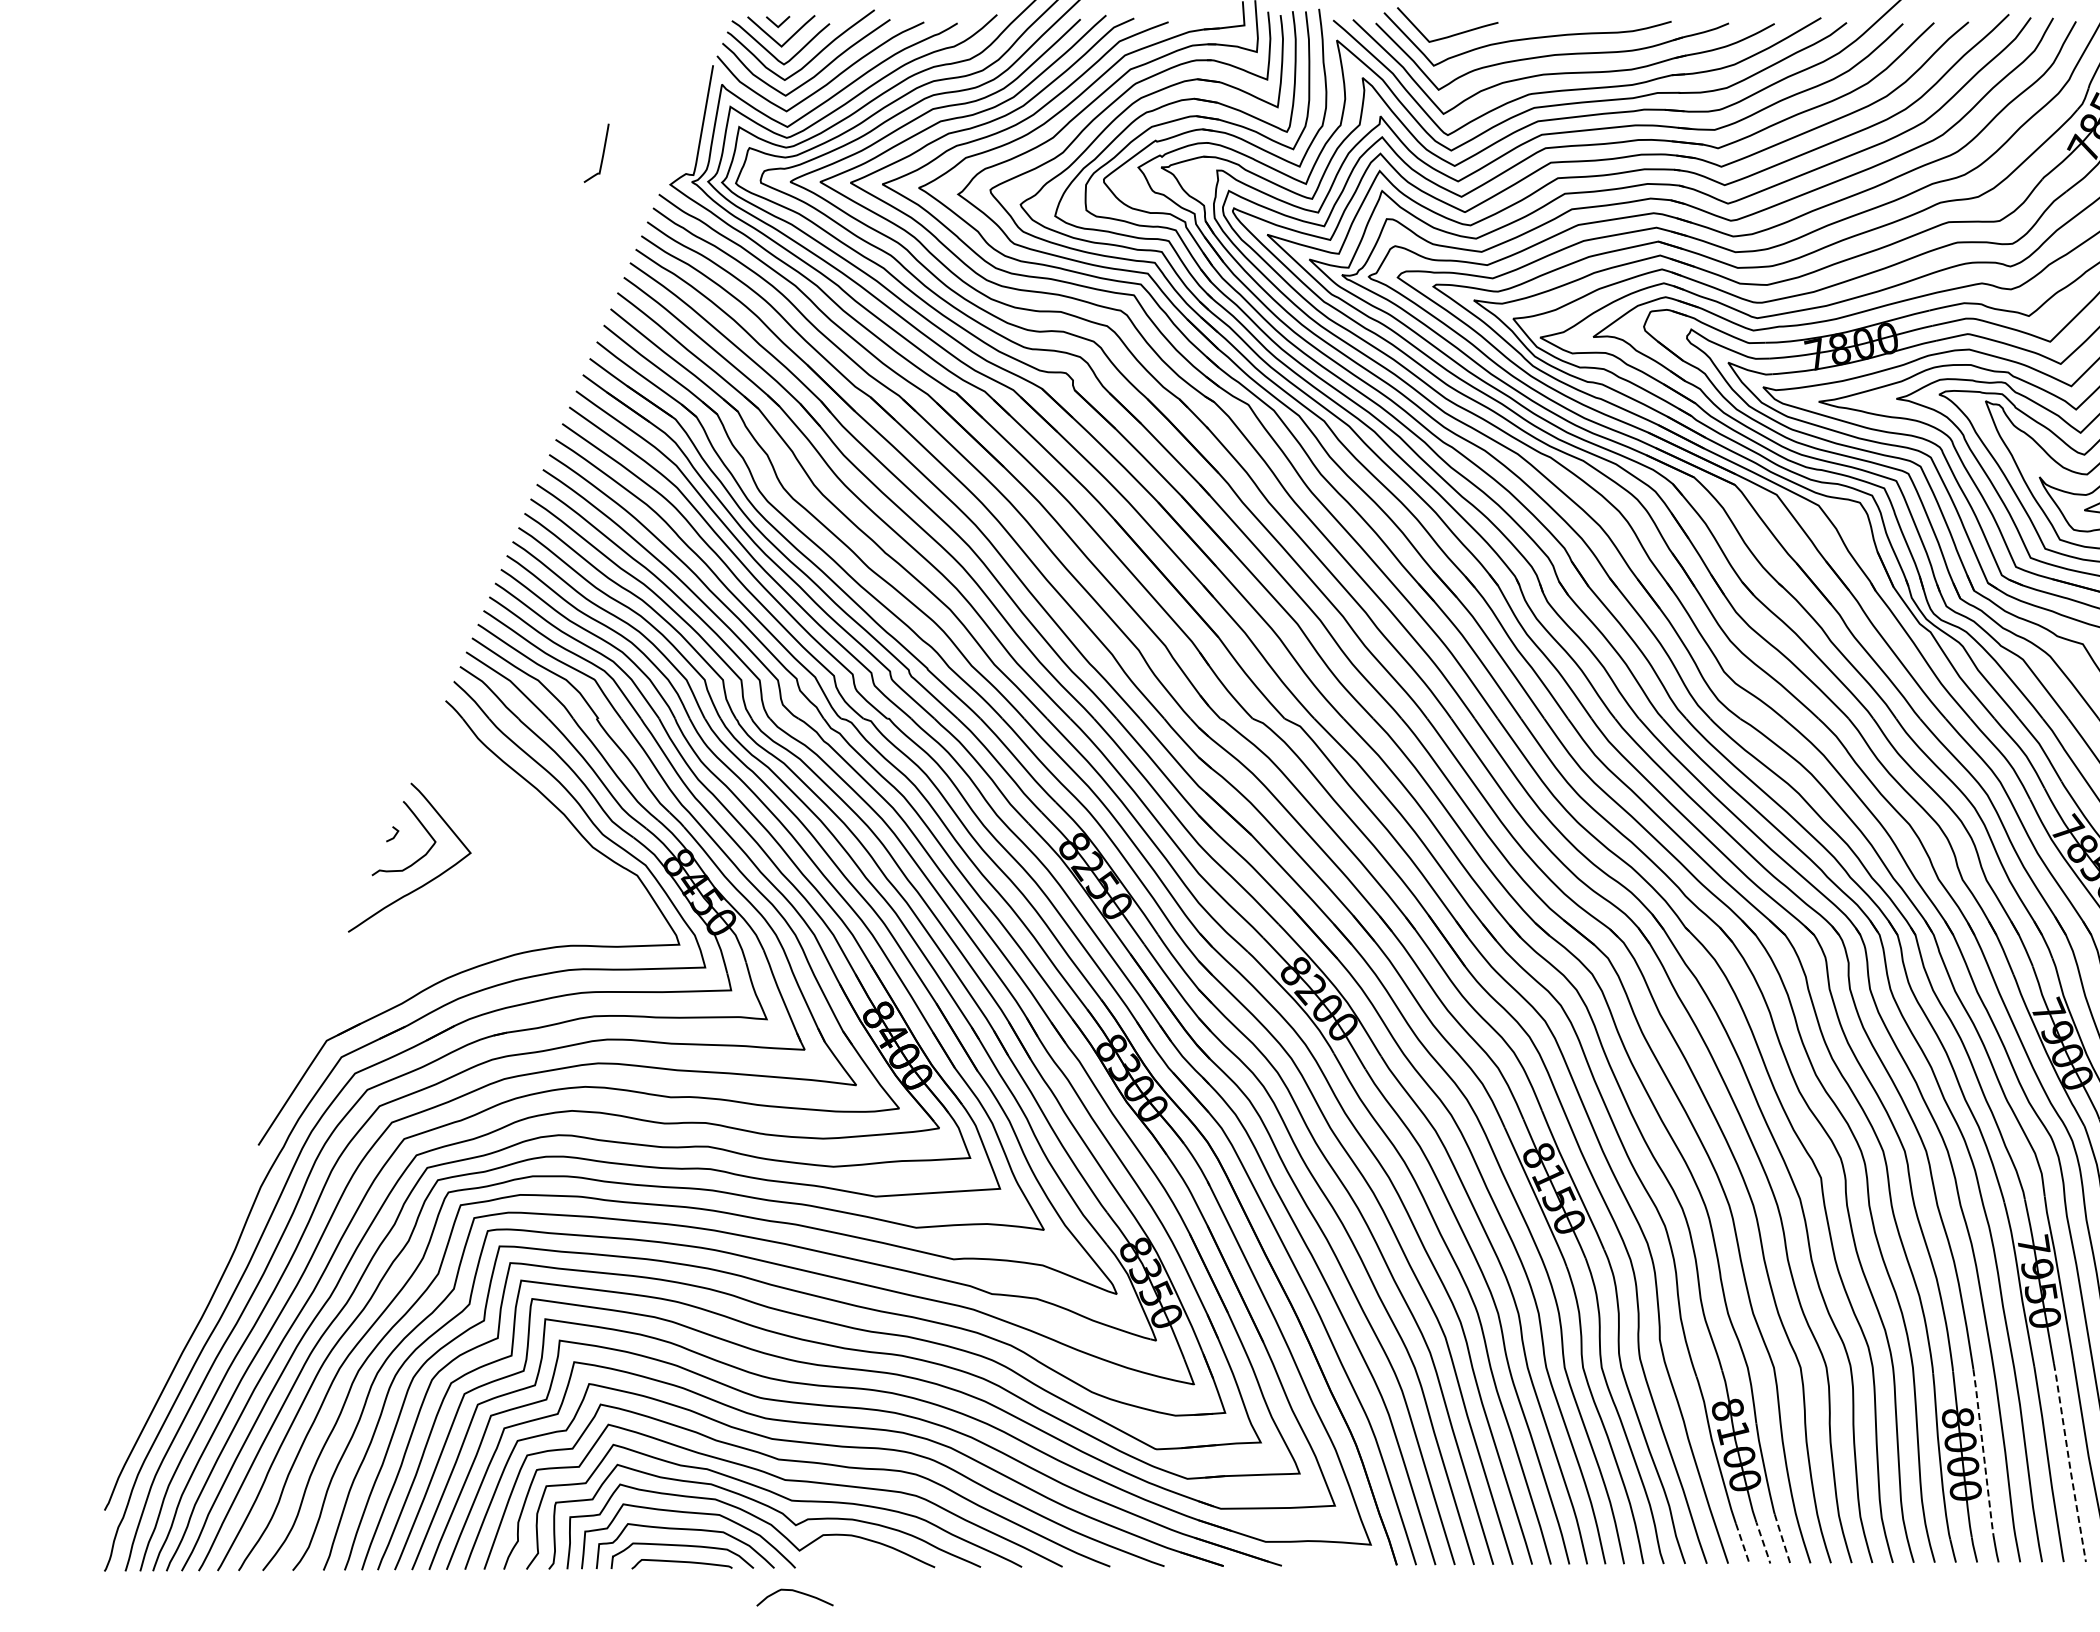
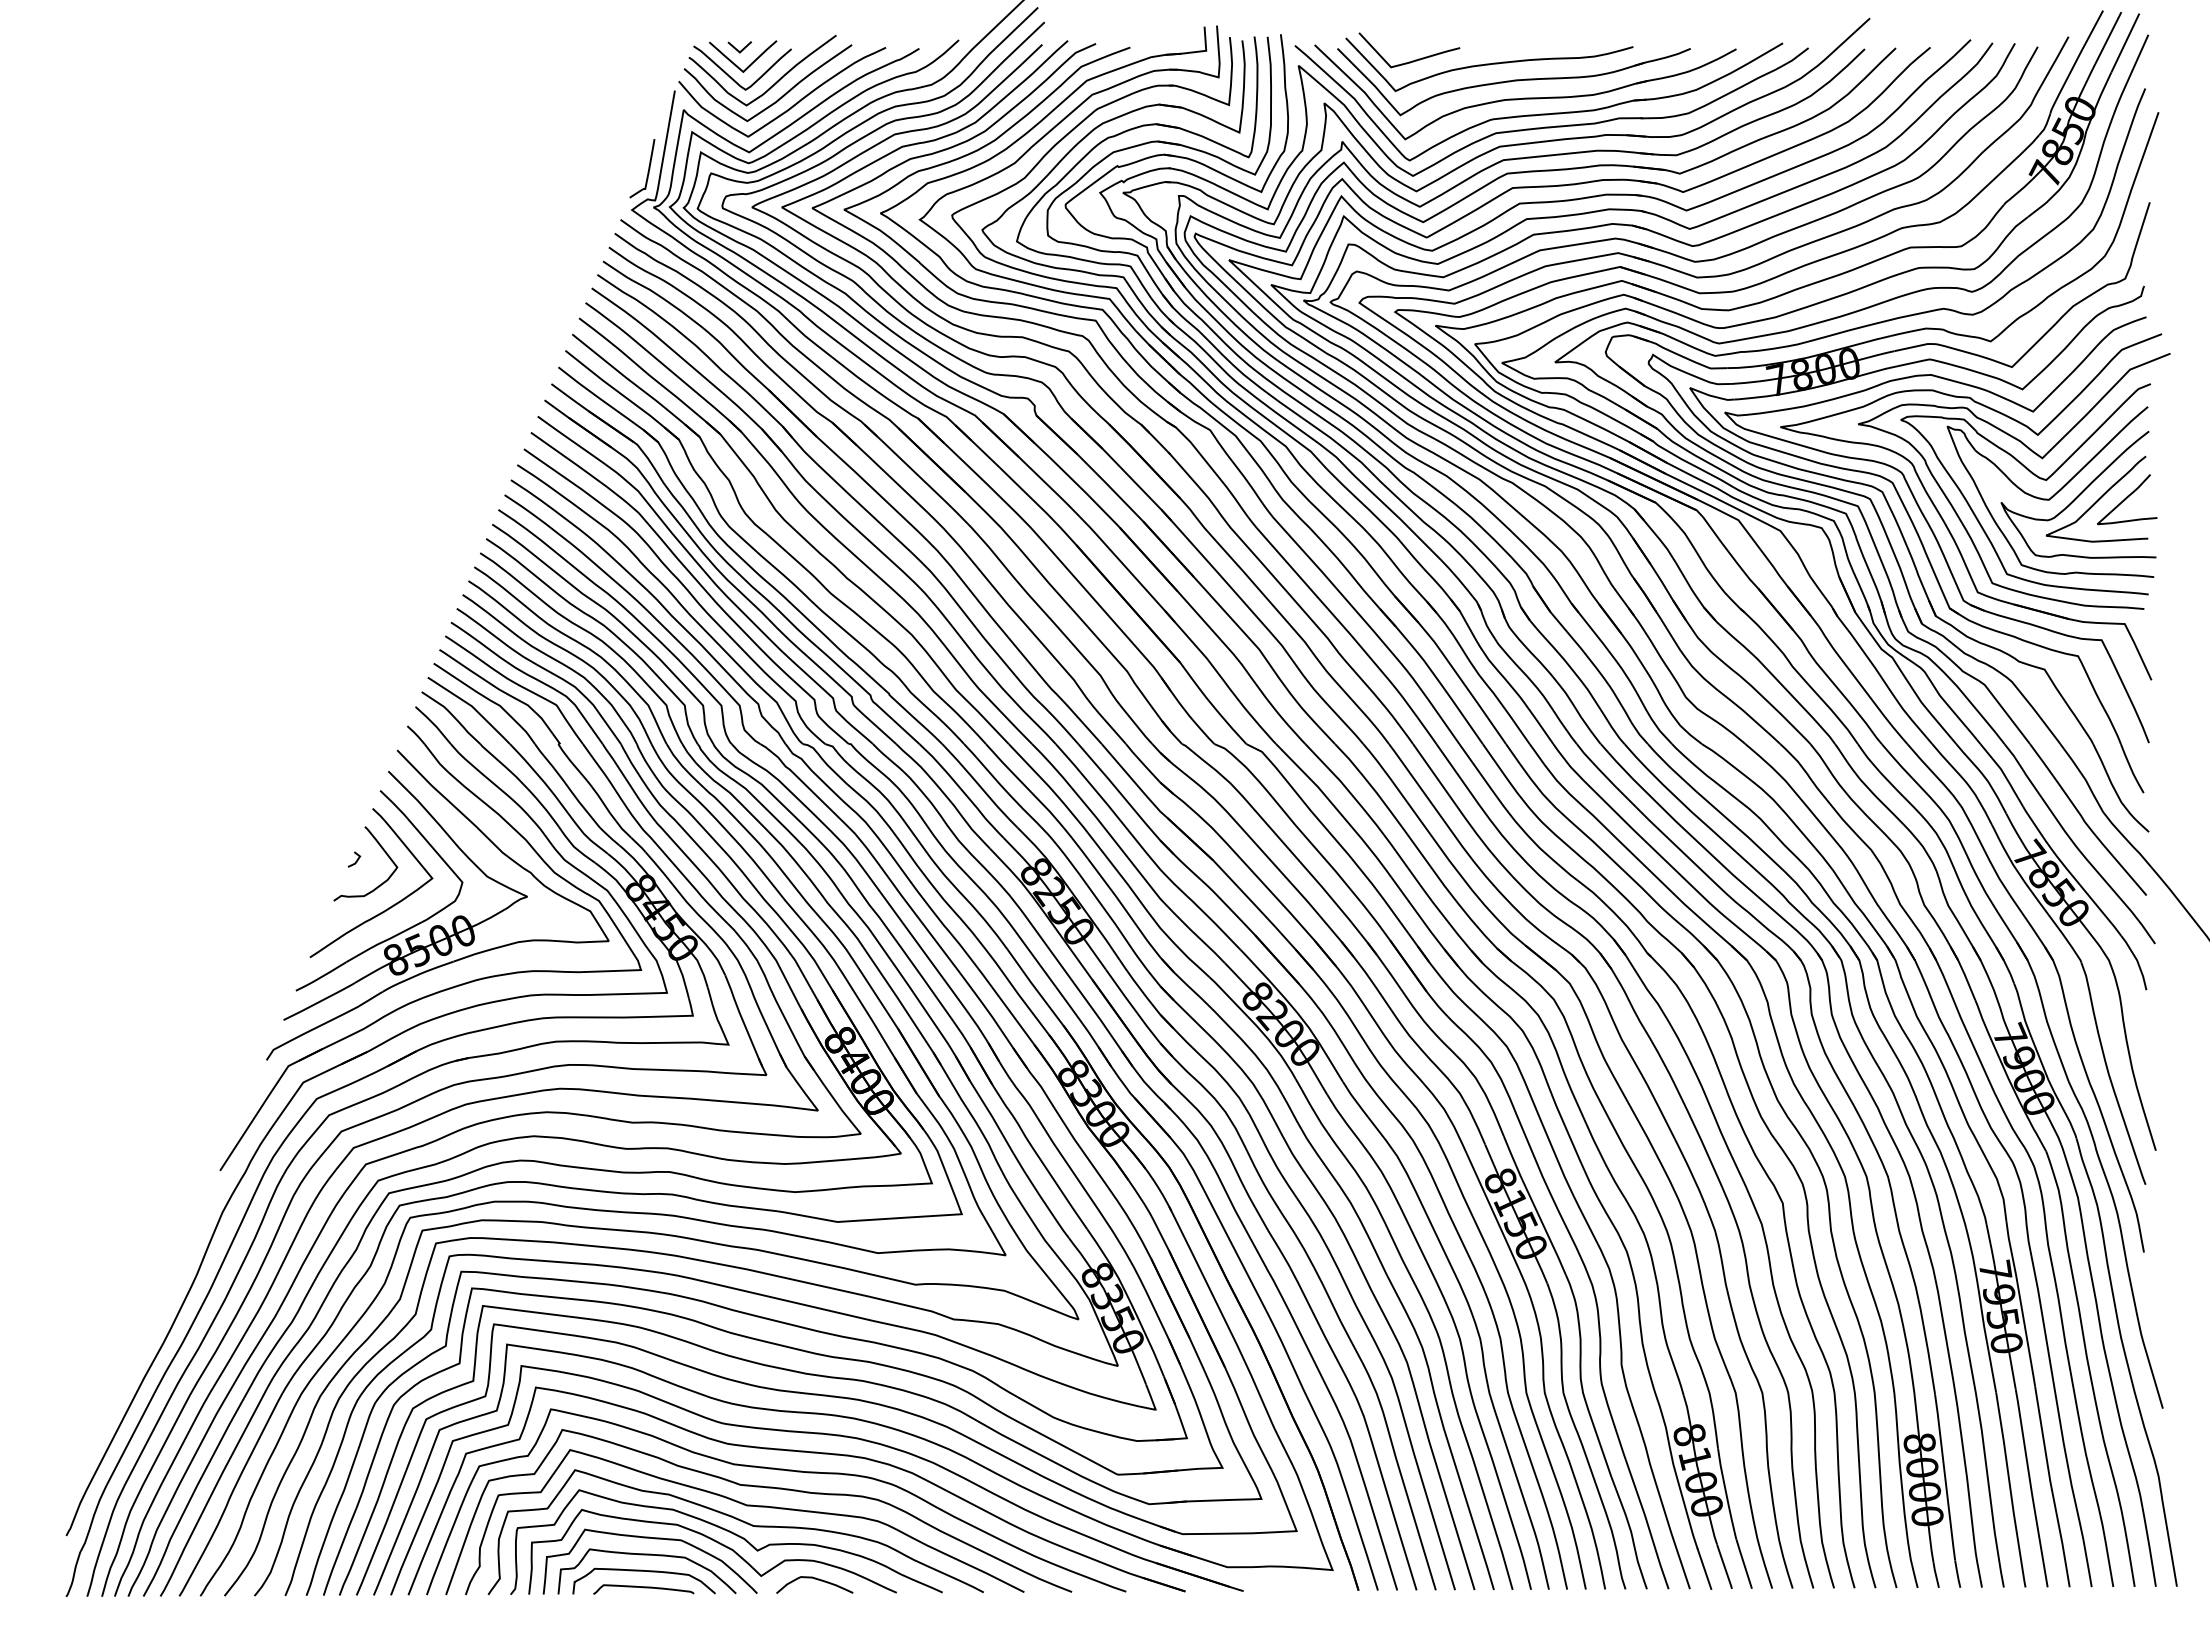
curve: (601, 156) -> (647, 171), moved
part: (475, 879) -> (437, 904), added
line: (1983, 1453) -> (1945, 1478), dashed -> solid
line: (2069, 1463) -> (2031, 1488), dashed -> solid
line: (1782, 1539) -> (1744, 1564), dashed -> solid
line: (1762, 1541) -> (1724, 1566), dashed -> solid
line: (1742, 1544) -> (1704, 1569), dashed -> solid
curve: (794, 1592) -> (814, 1579), moved

